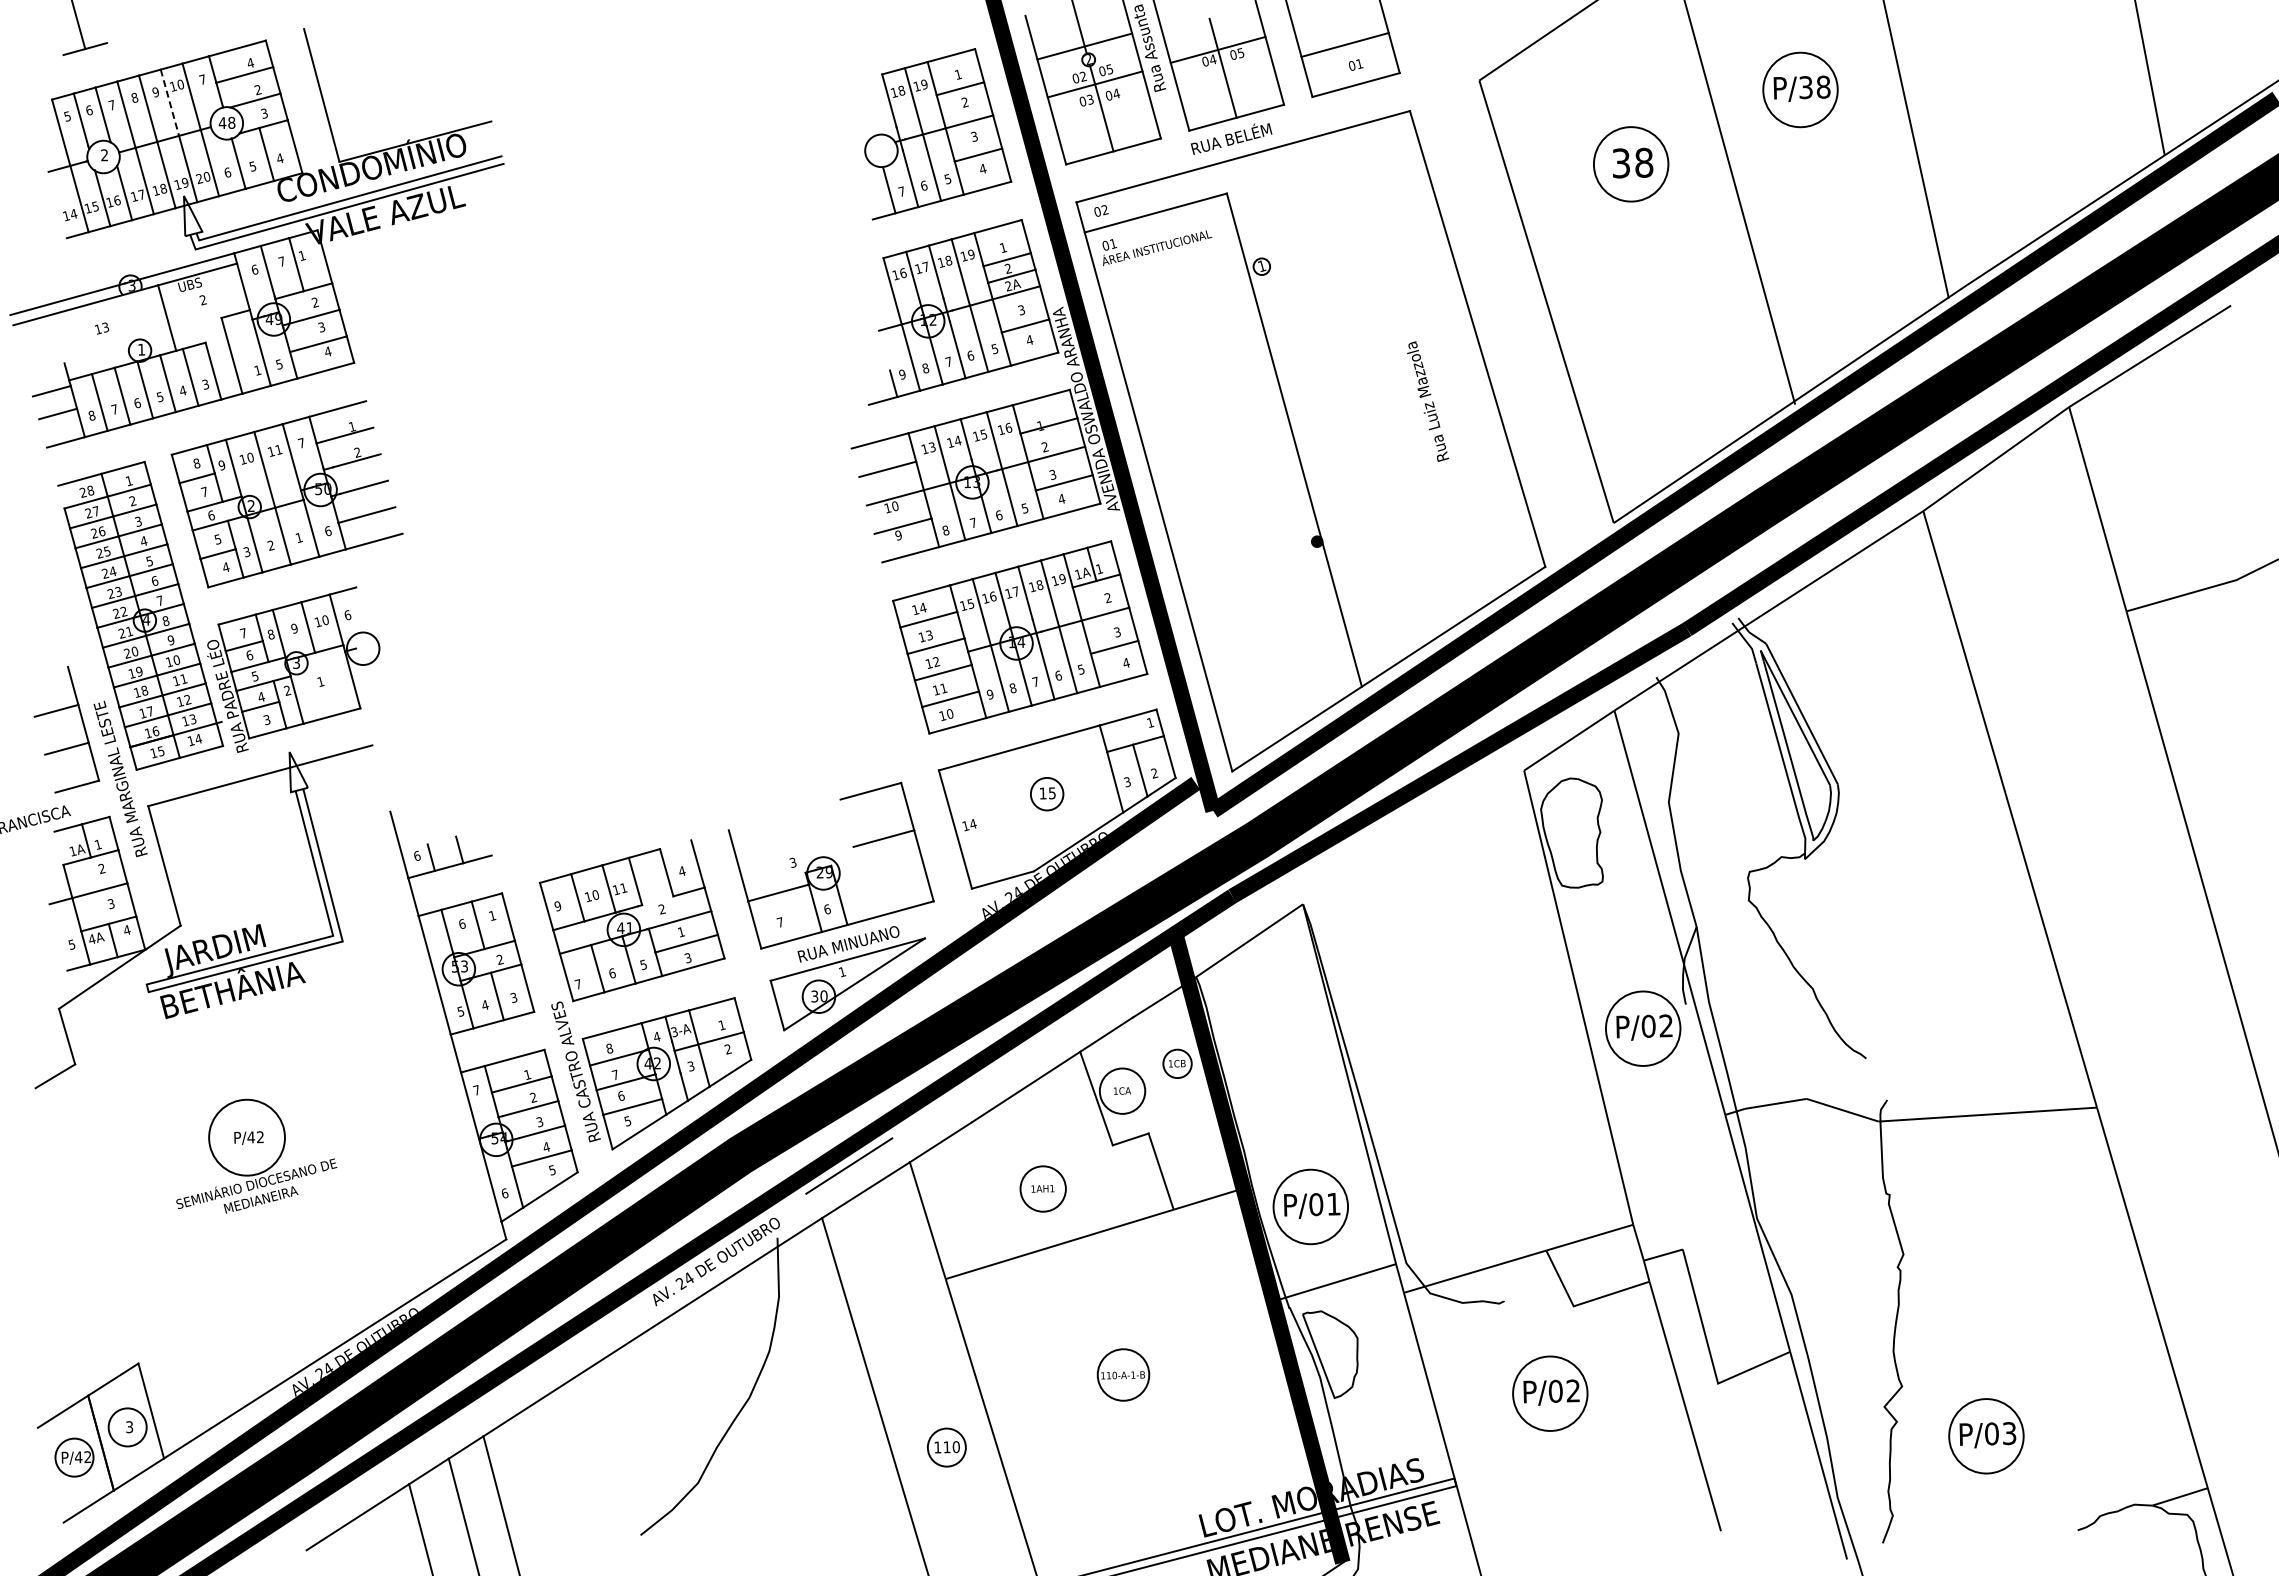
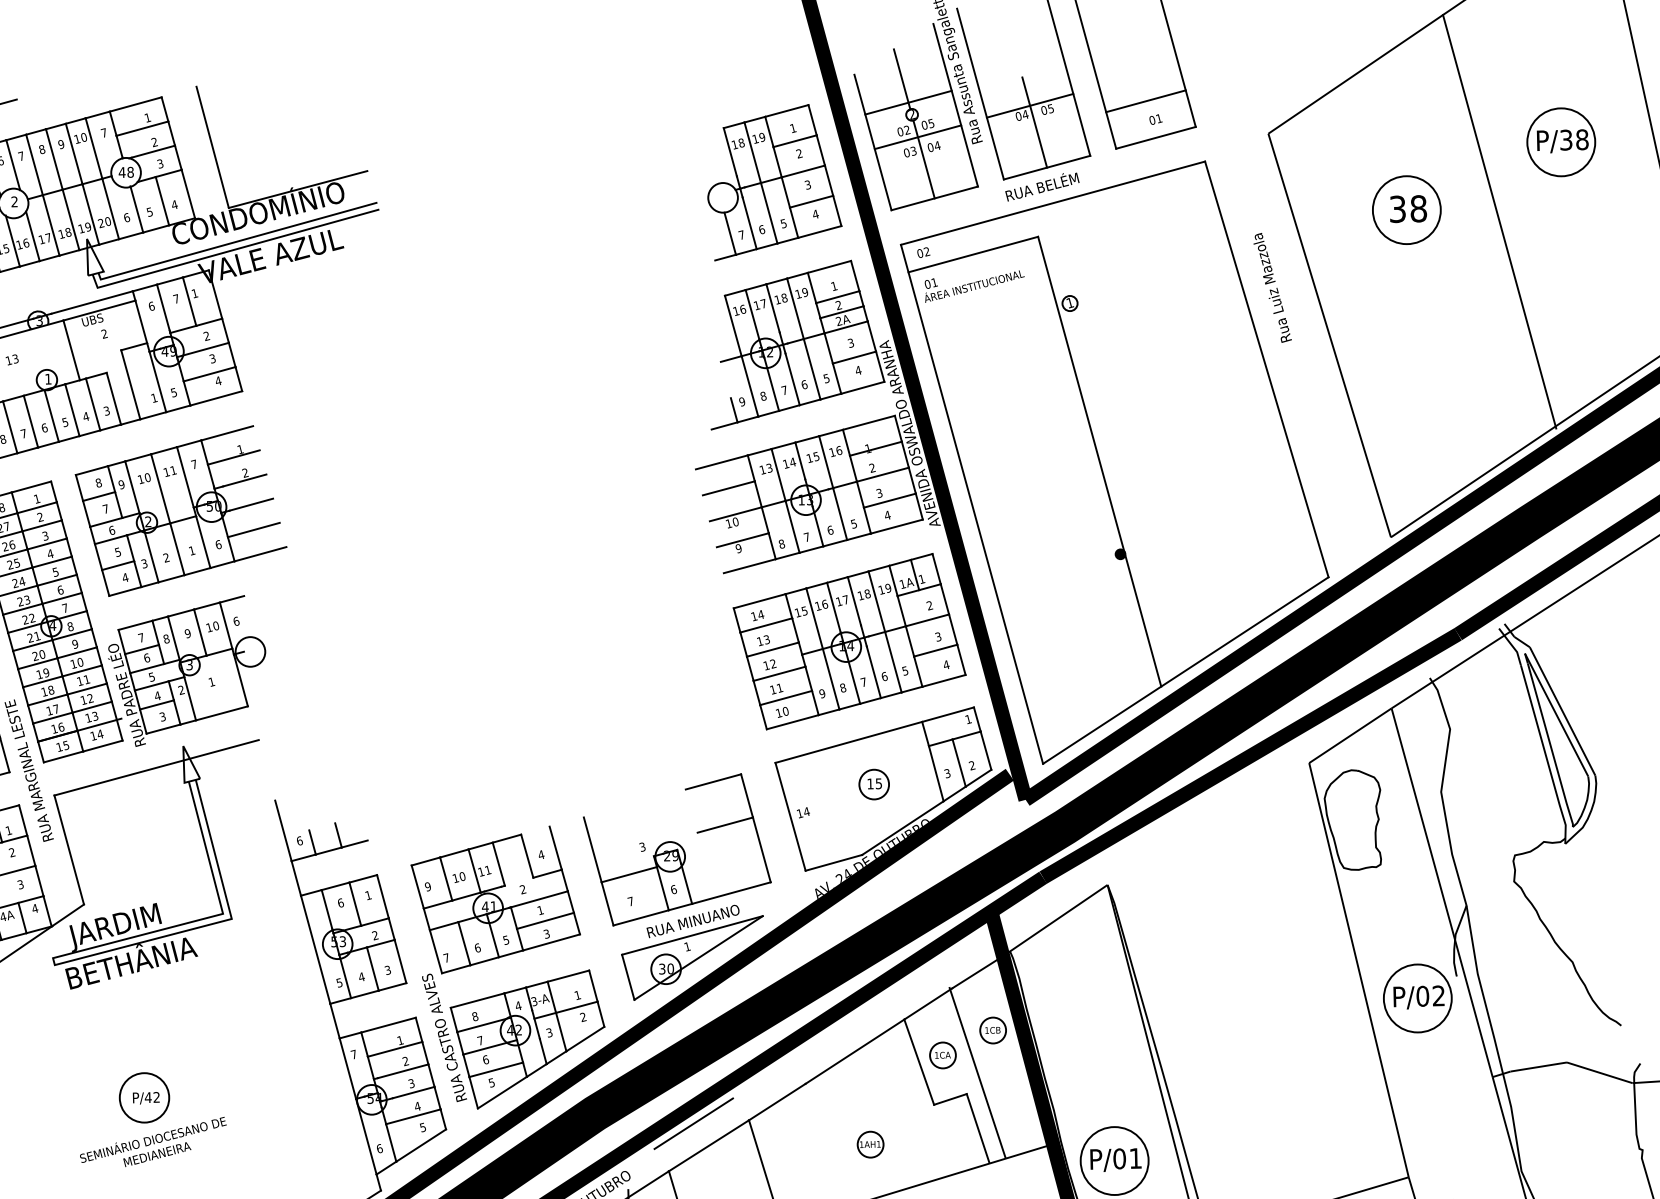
text: (250, 63) -> (147, 118), 4 -> 1
line: (170, 103) -> (74, 154), dashed -> solid
text: (1428, 401) -> (1273, 287), moved
circle: (1122, 1091) -> (942, 1055), size x0.62
line: (1160, 1110) -> (977, 1073), added
circle: (246, 1137) -> (144, 1097), size x0.71
circle: (1043, 1188) -> (870, 1144), size x0.62

